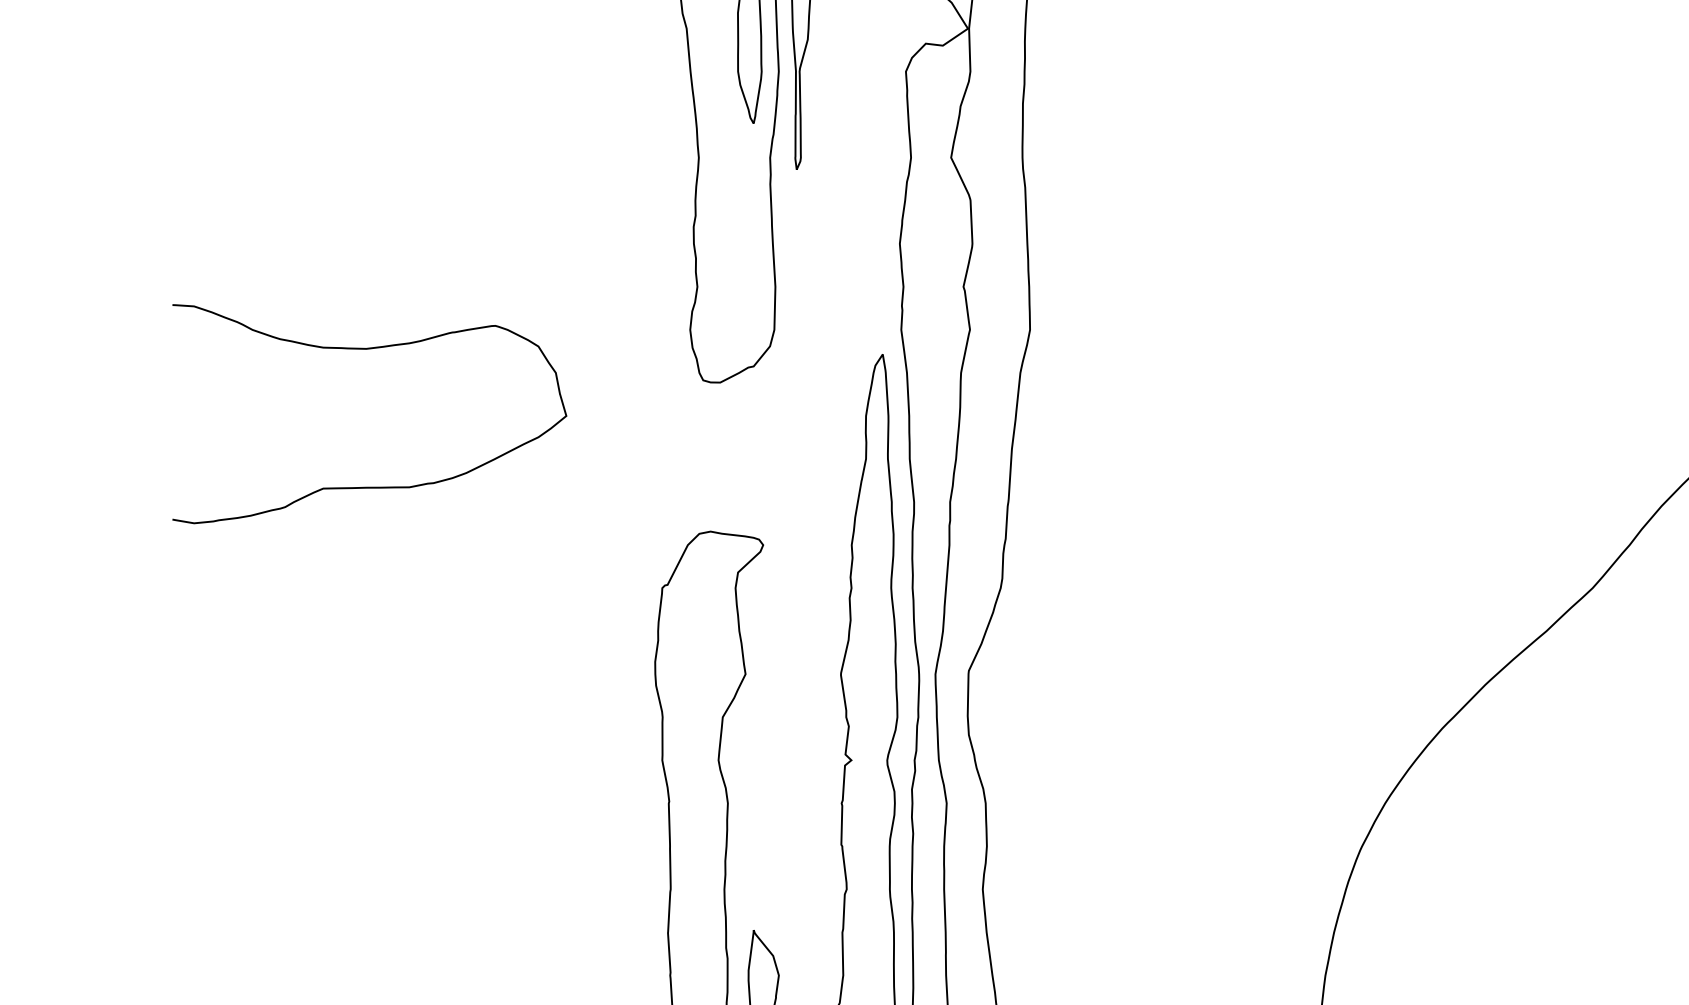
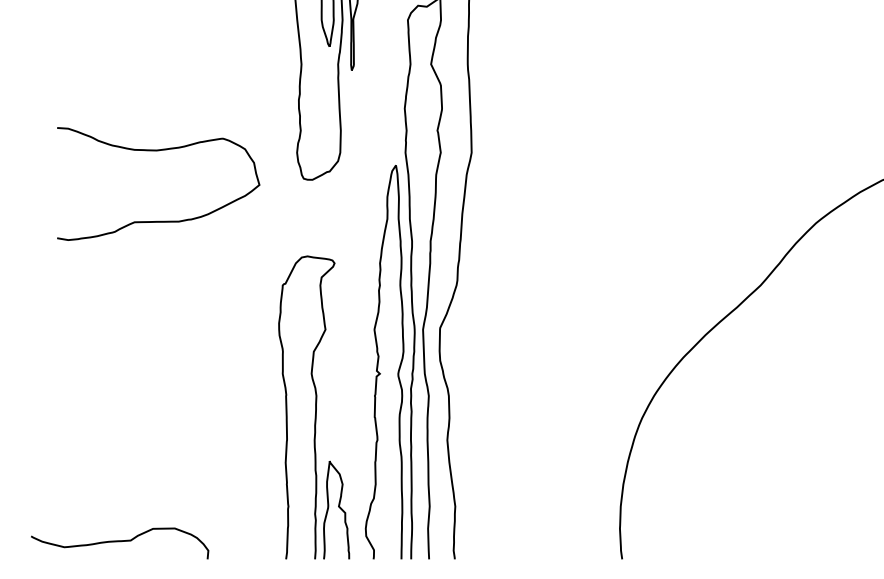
curve: (369, 350) -> (158, 151), moved

